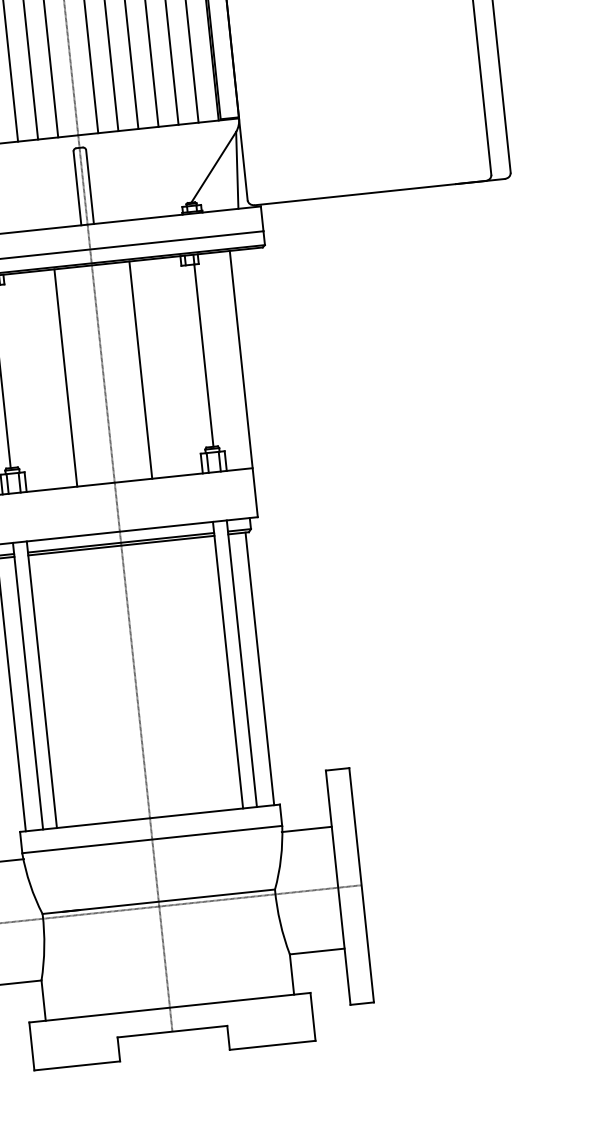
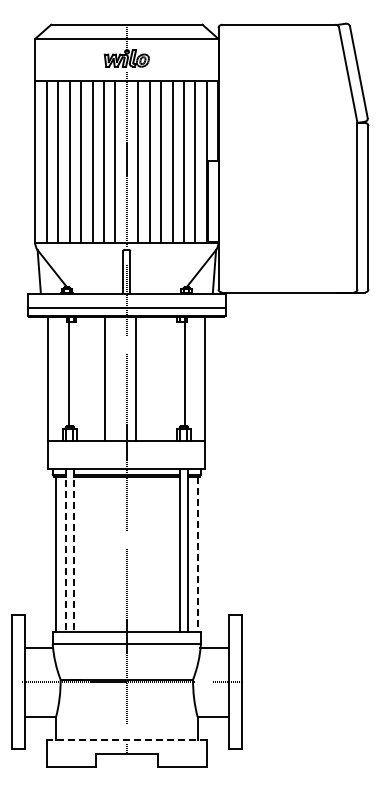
line: (141, 369) -> (136, 378), moved
line: (259, 669) -> (197, 554), solid -> dashed
line: (41, 685) -> (73, 550), solid -> dashed
line: (27, 686) -> (65, 550), solid -> dashed
line: (169, 1006) -> (126, 739), solid -> dashed

